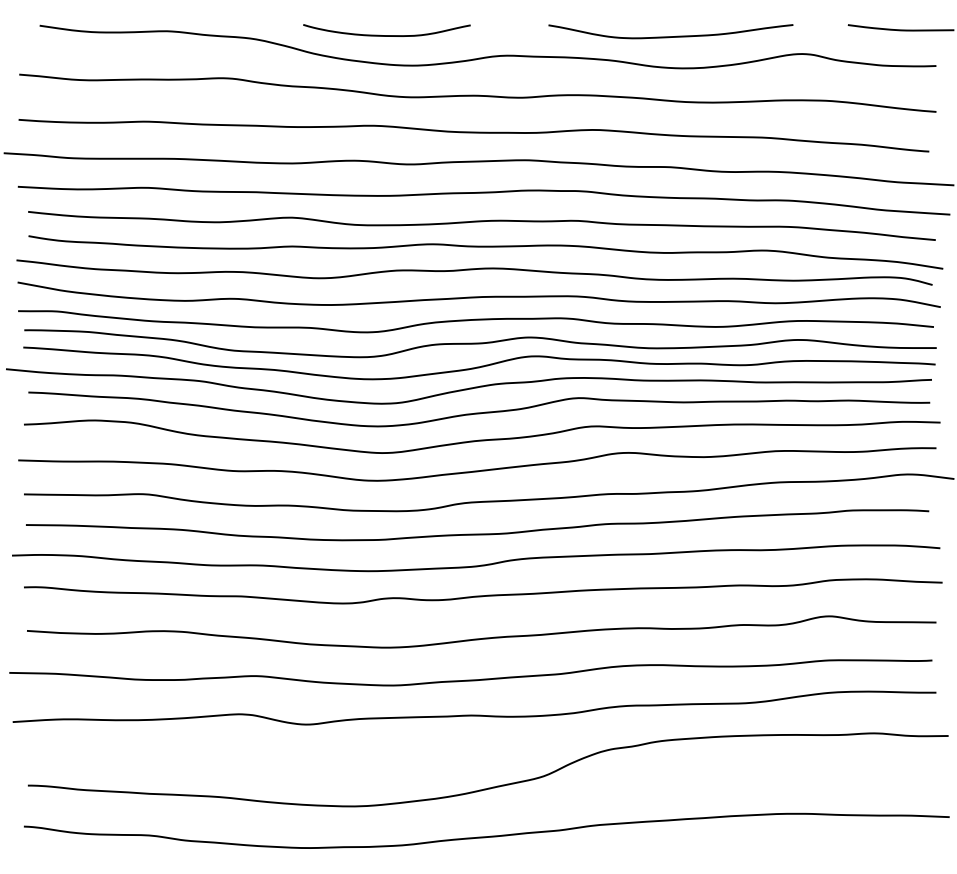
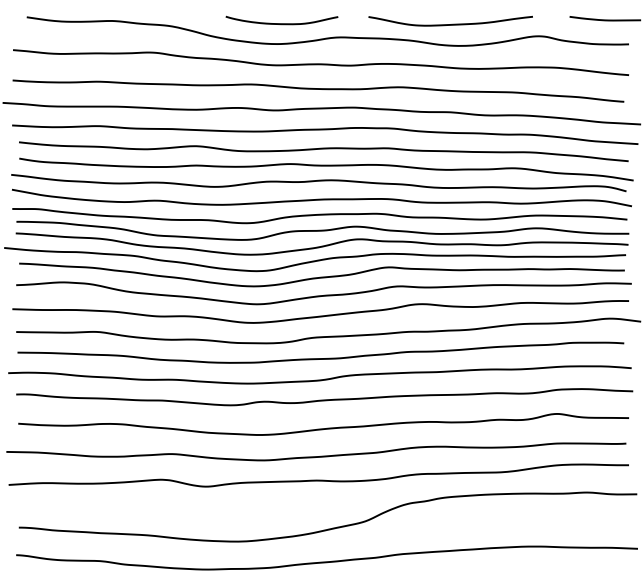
curve: (386, 34) -> (281, 23), moved

